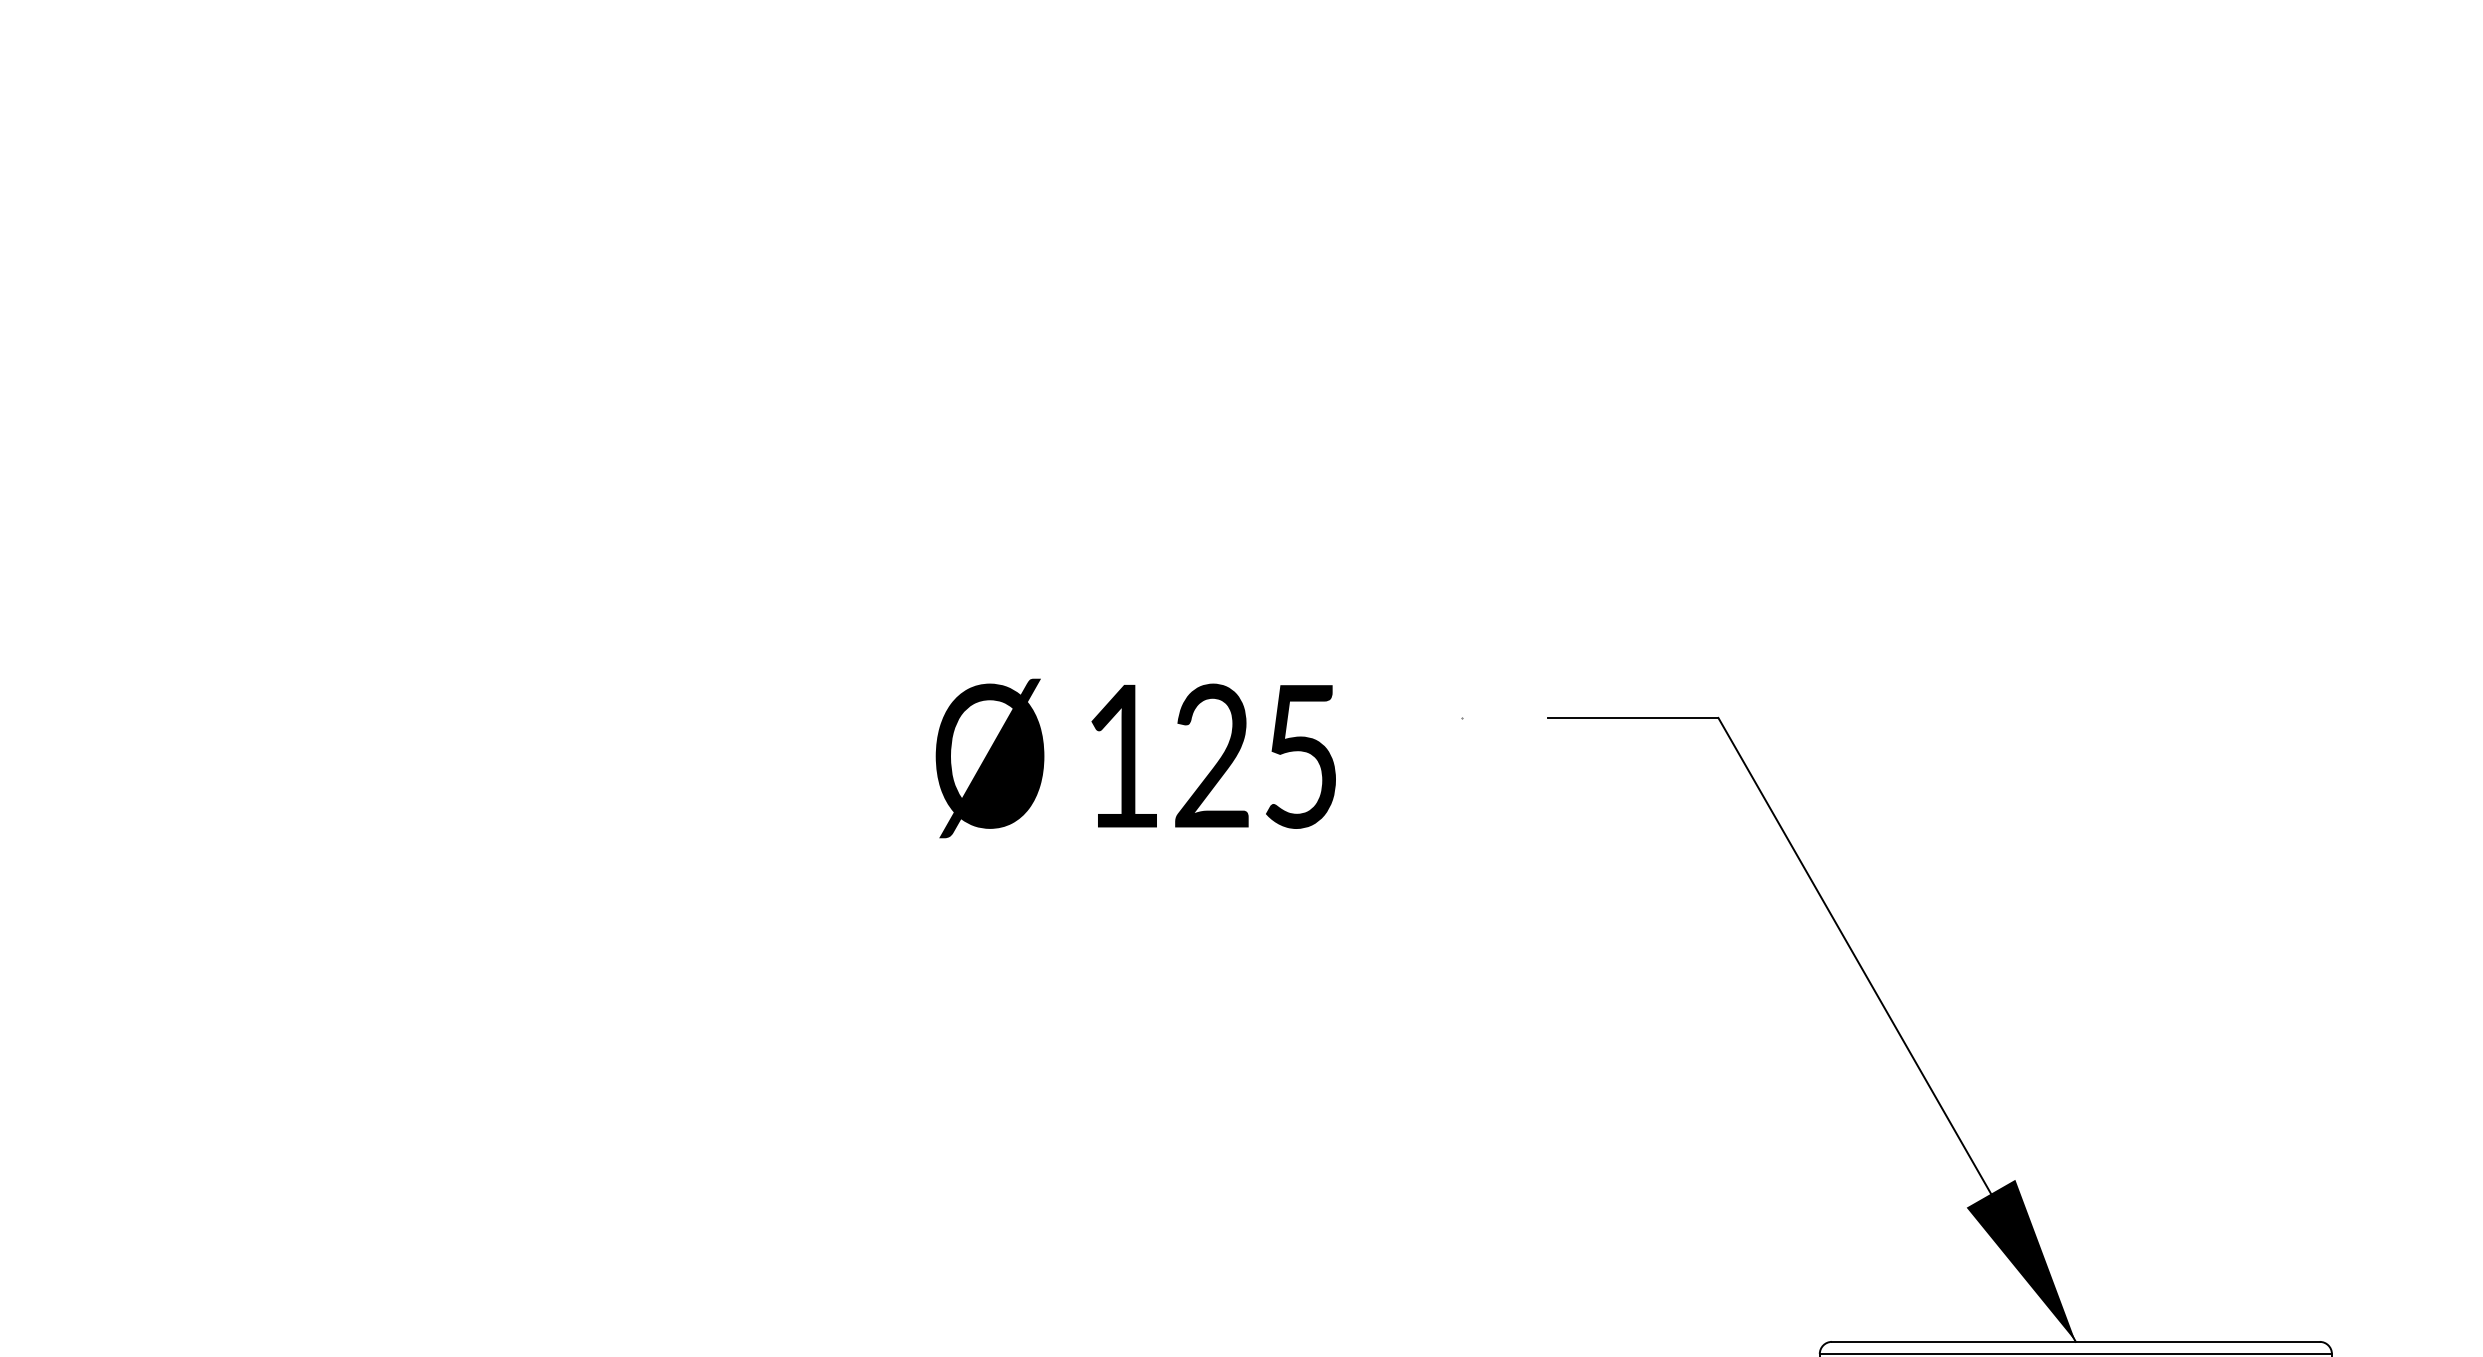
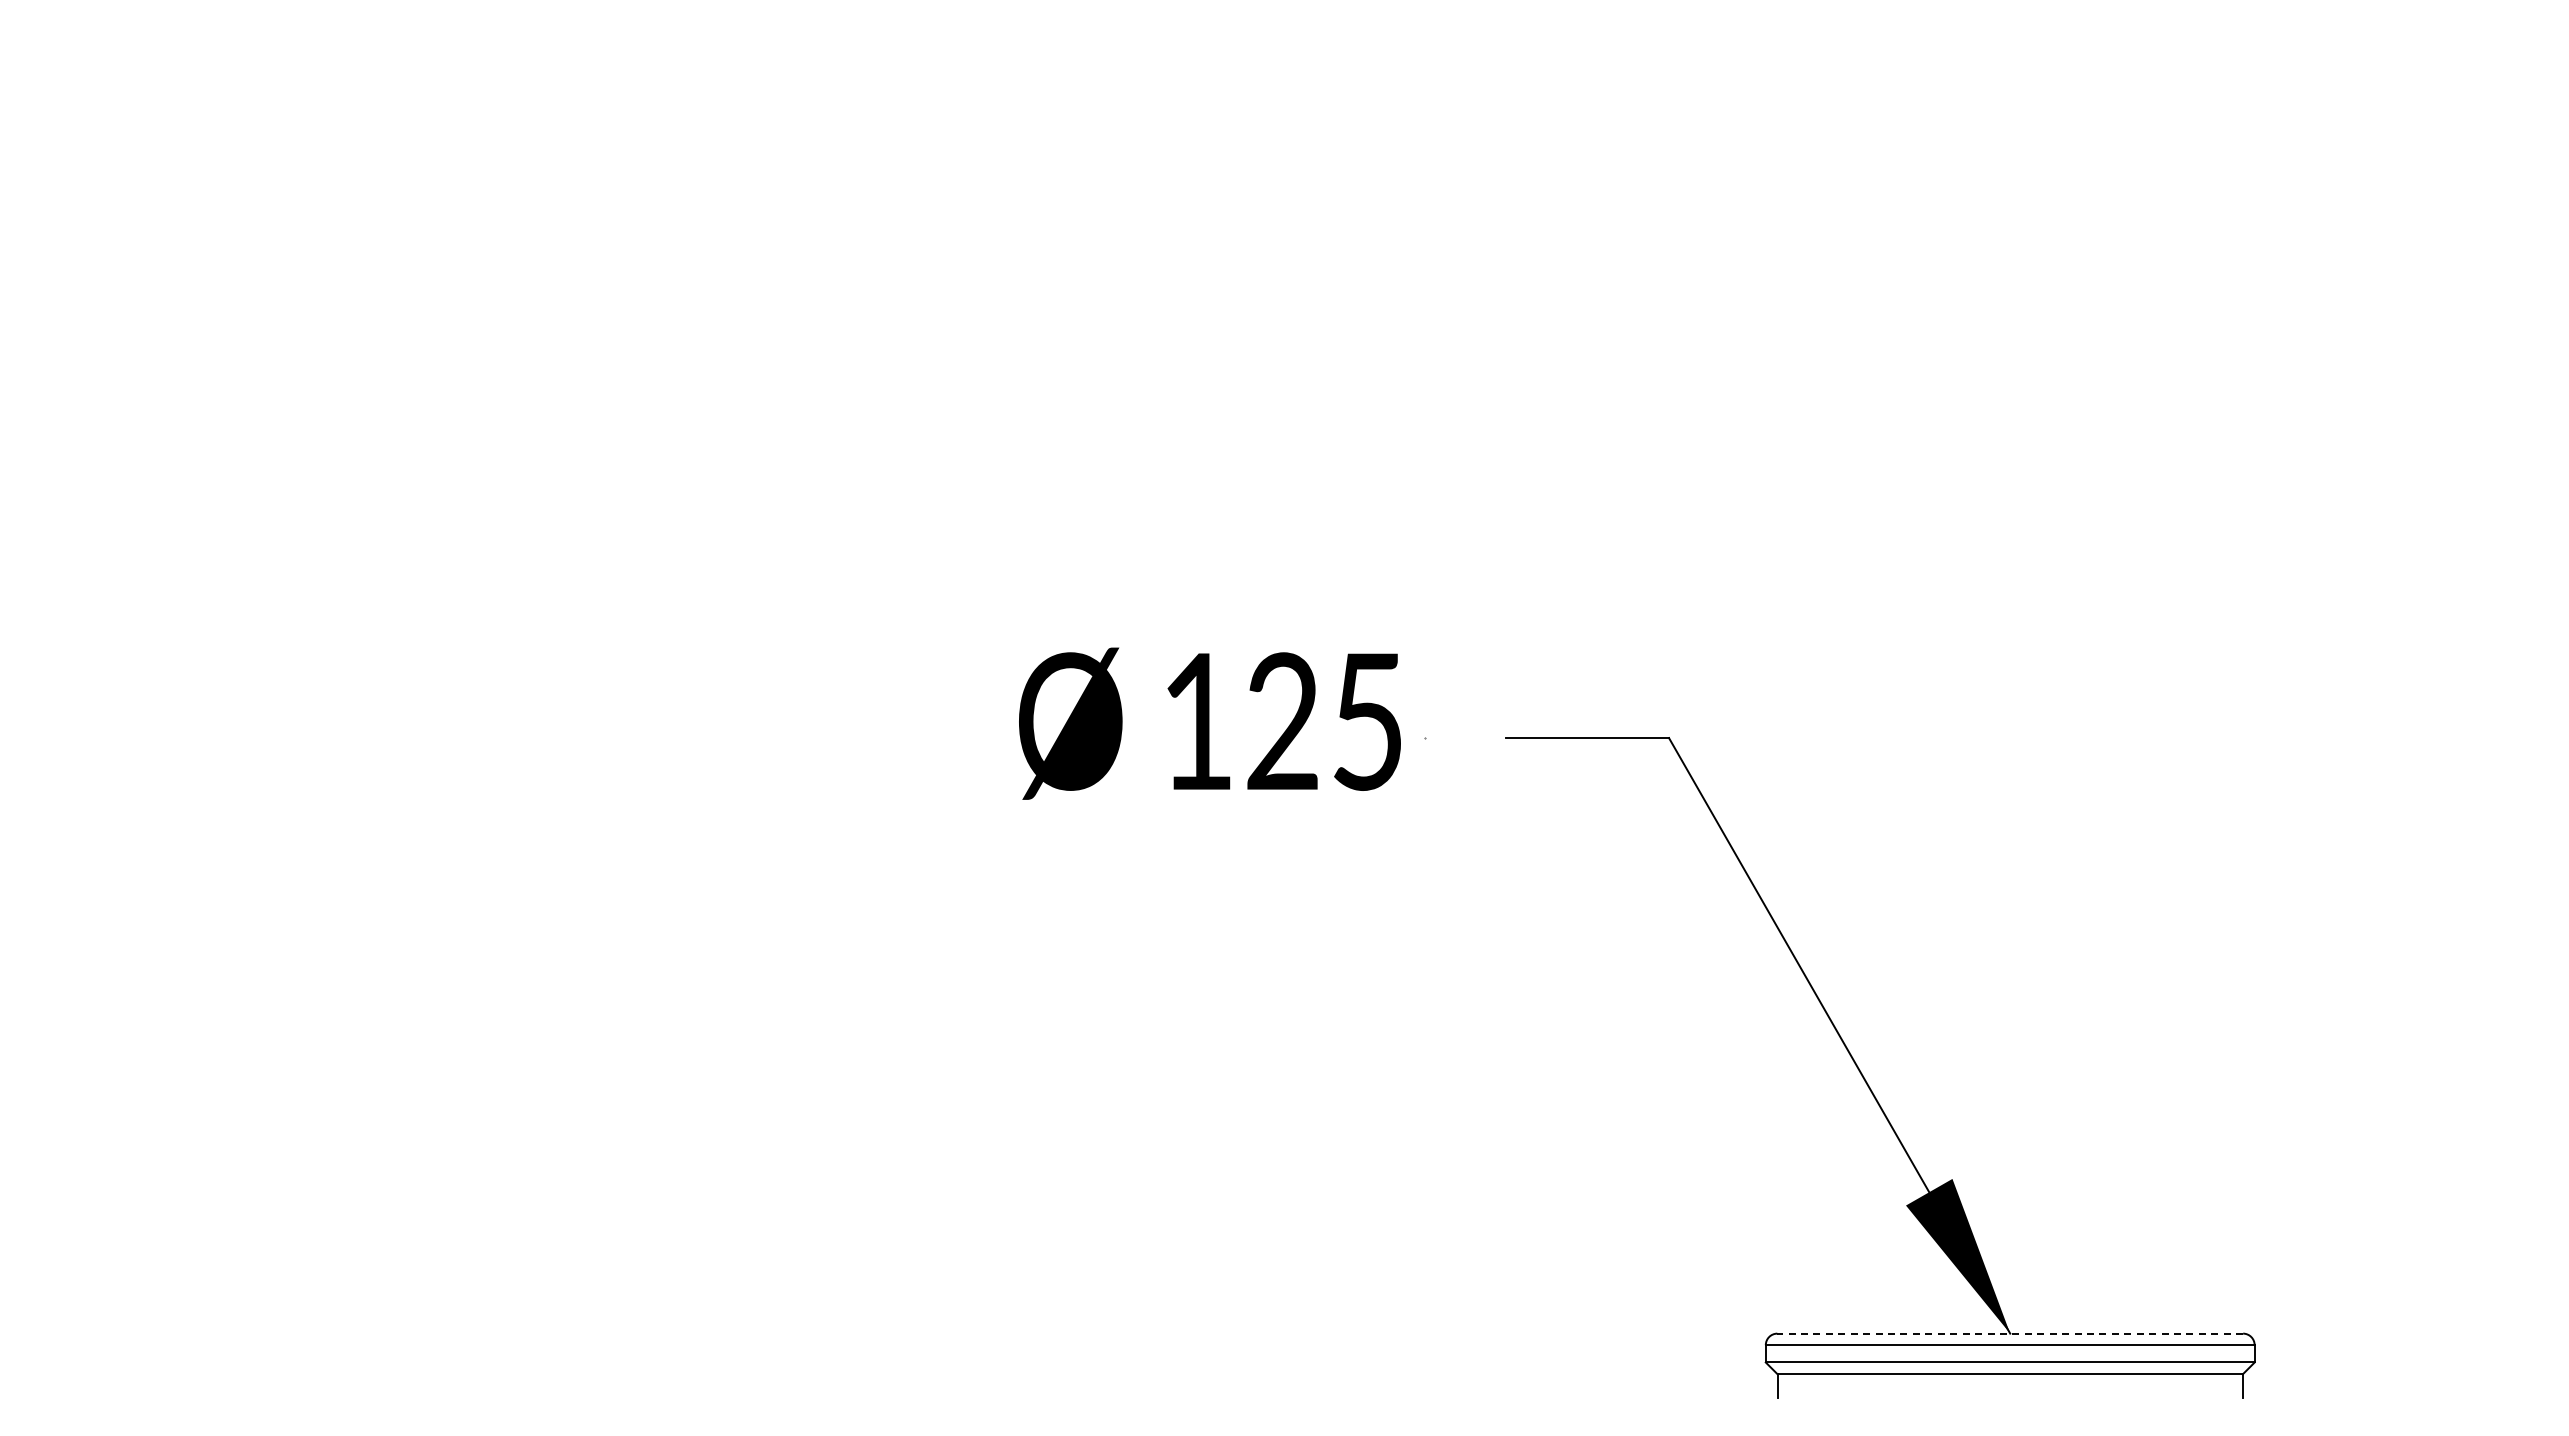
text: (1135, 758) -> (1209, 723), moved
line: (2076, 1341) -> (2010, 1333), solid -> dashed

